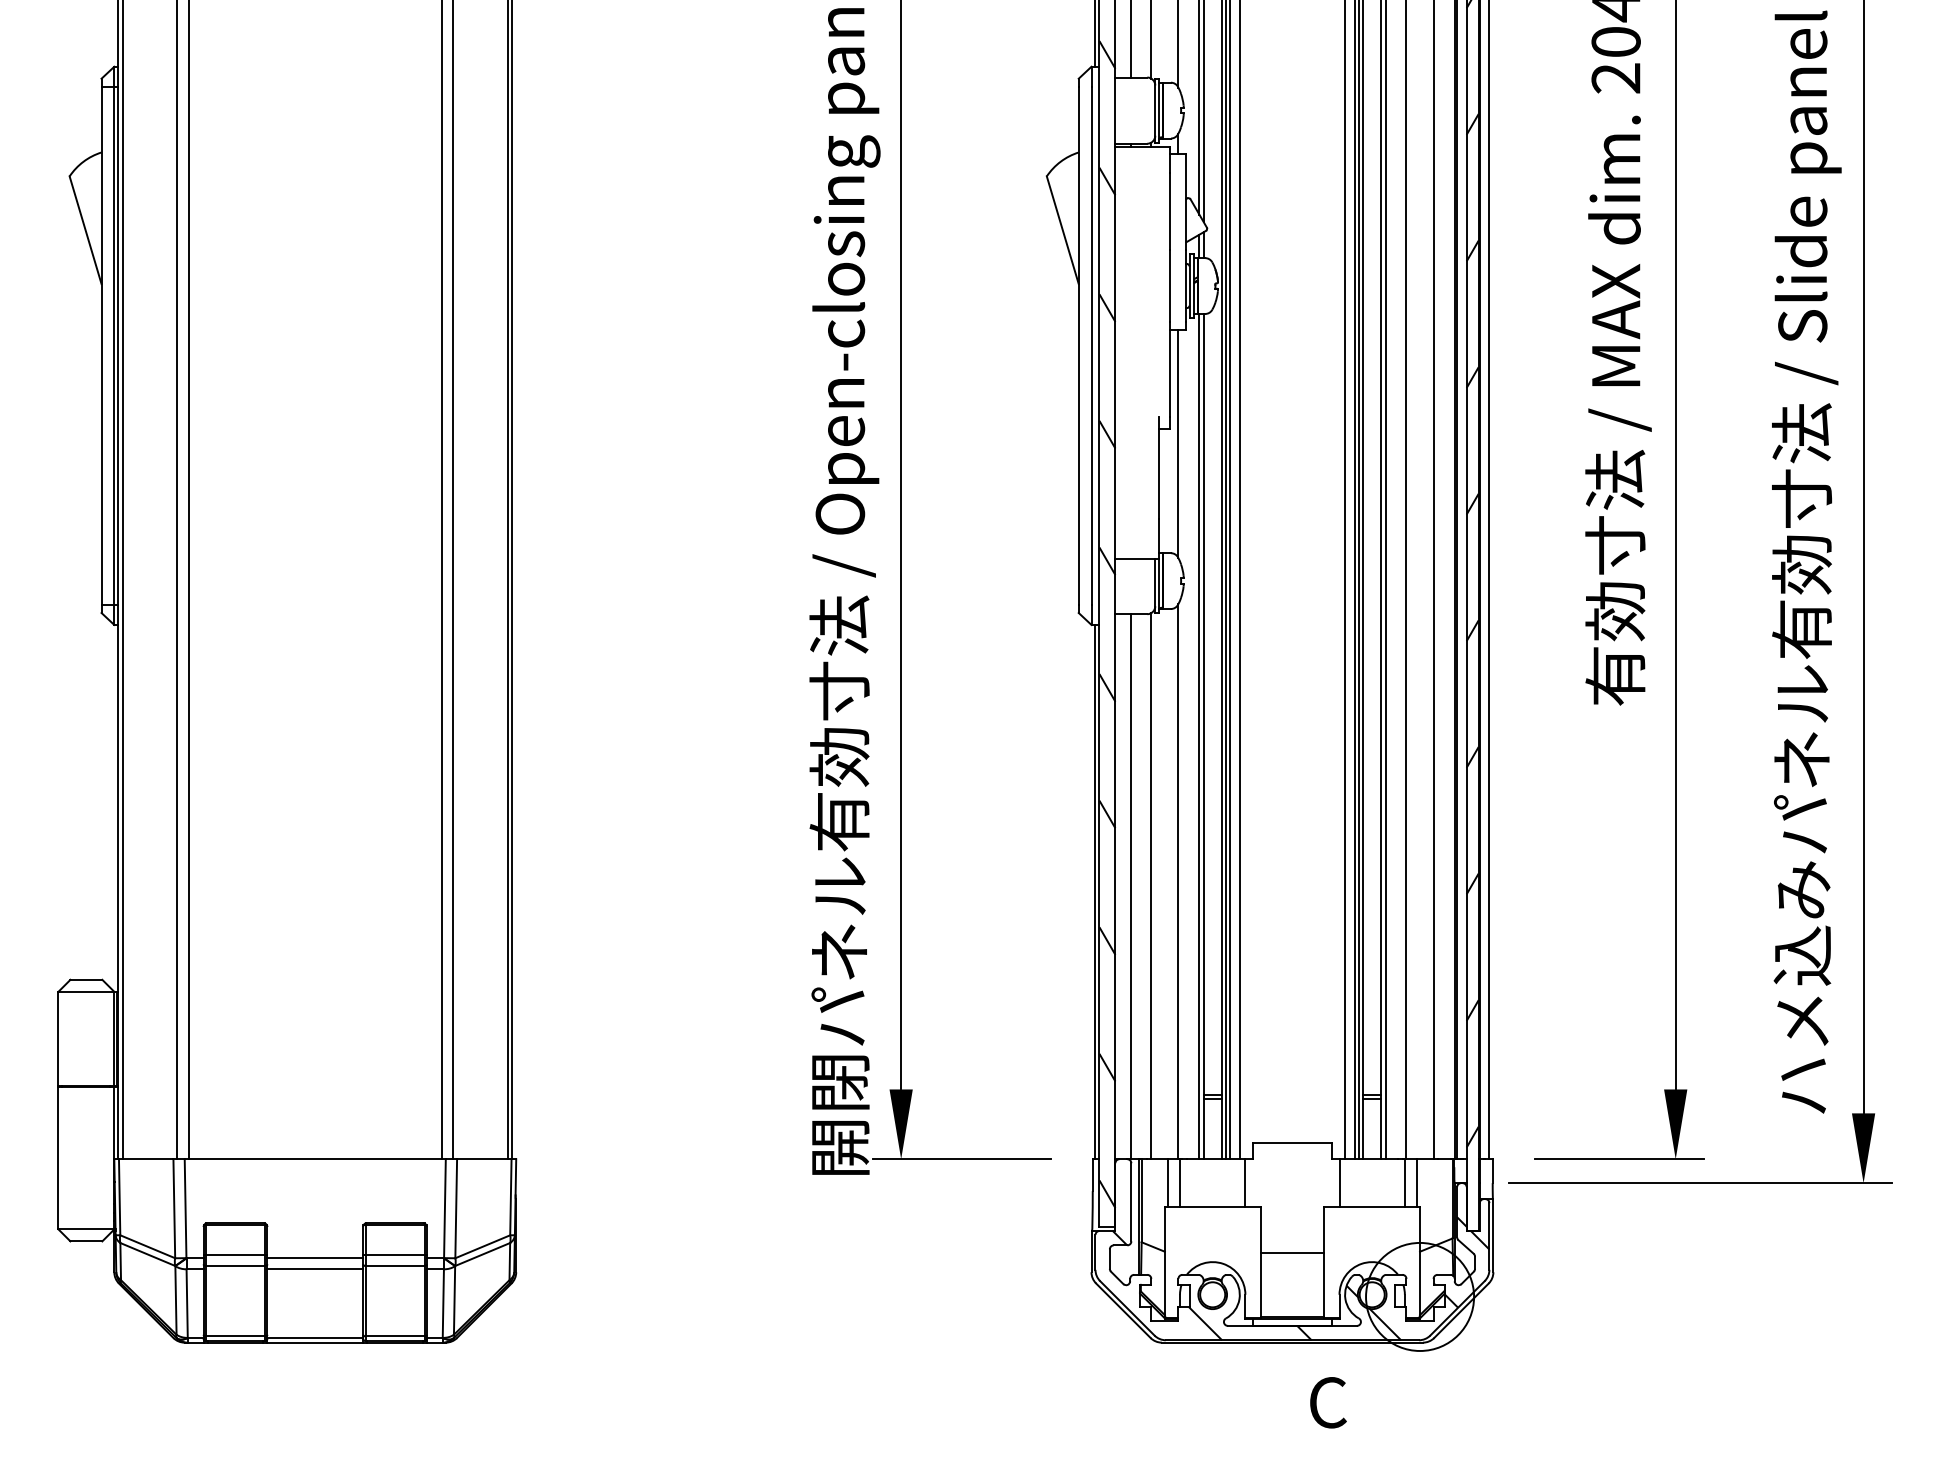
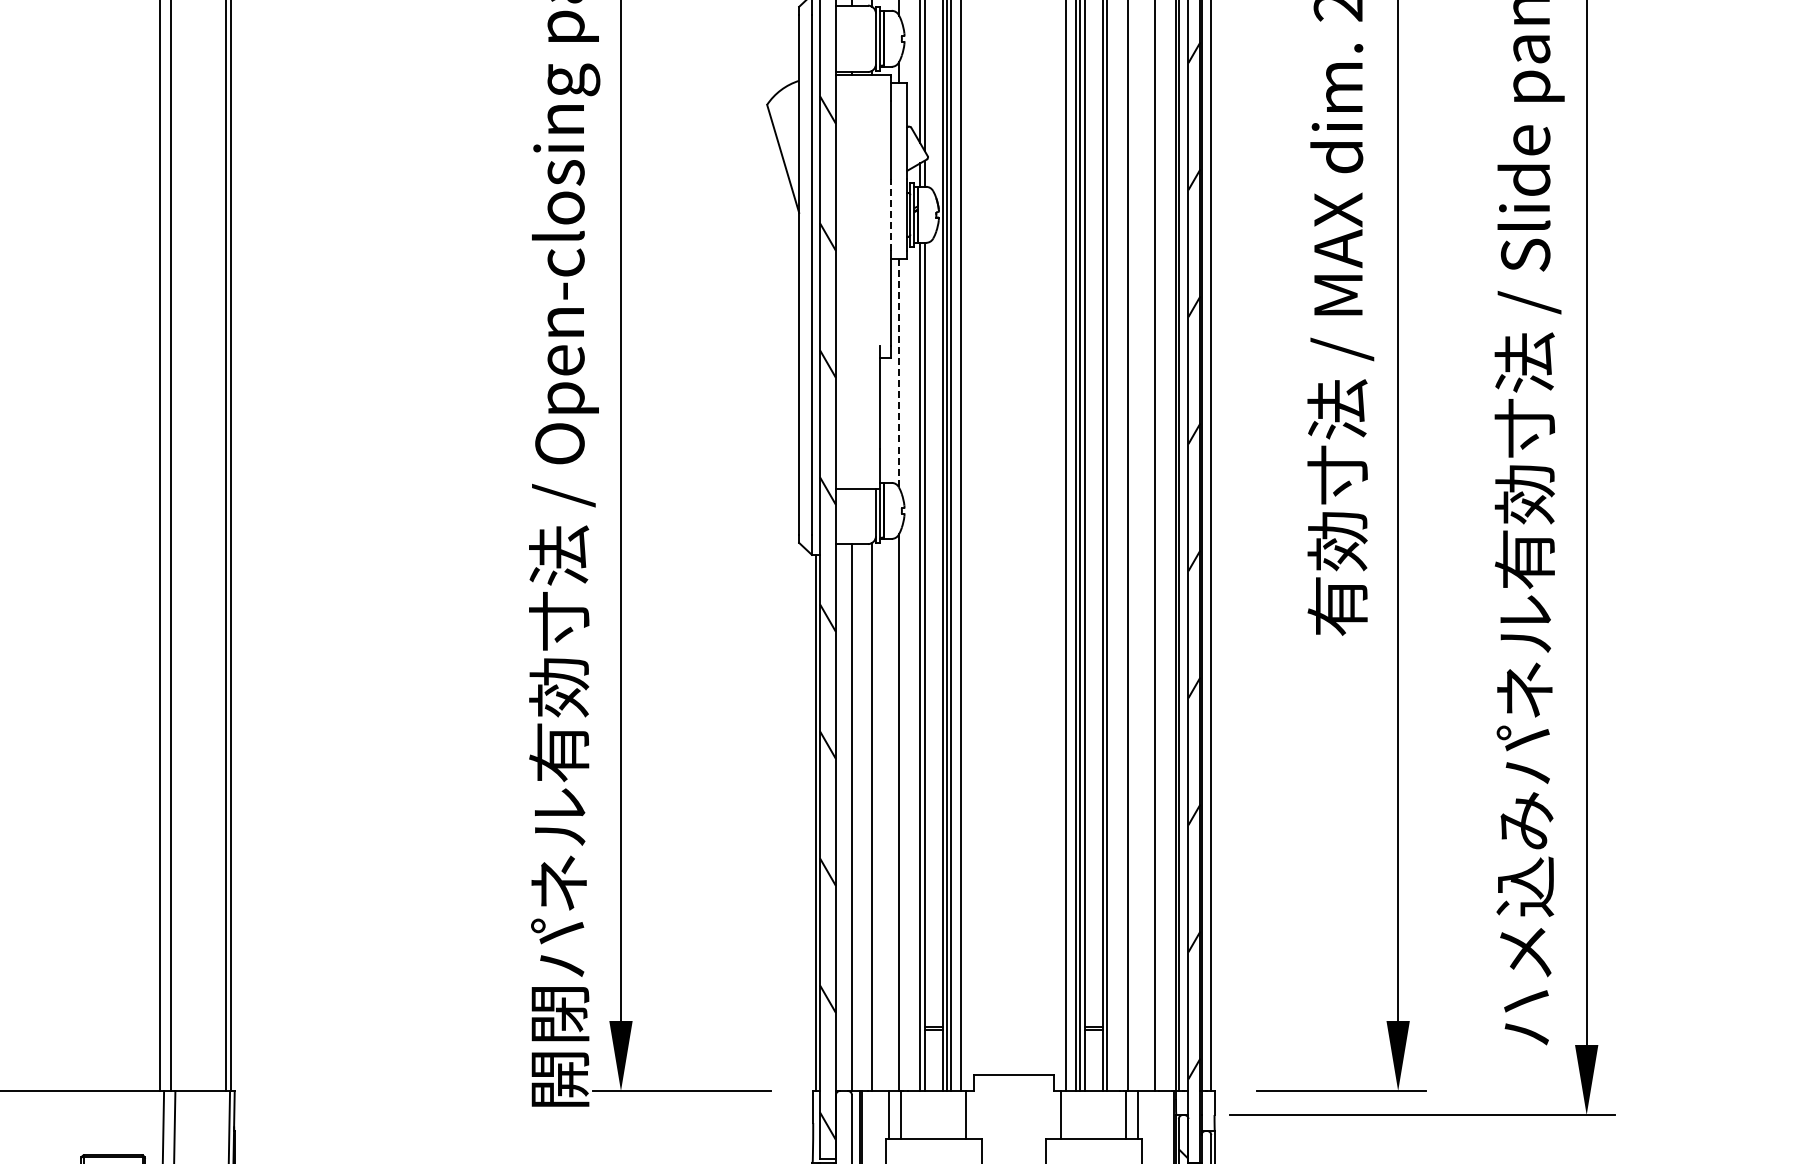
line: (1170, 286) -> (891, 215), solid -> dashed
line: (1178, 444) -> (899, 373), solid -> dashed

